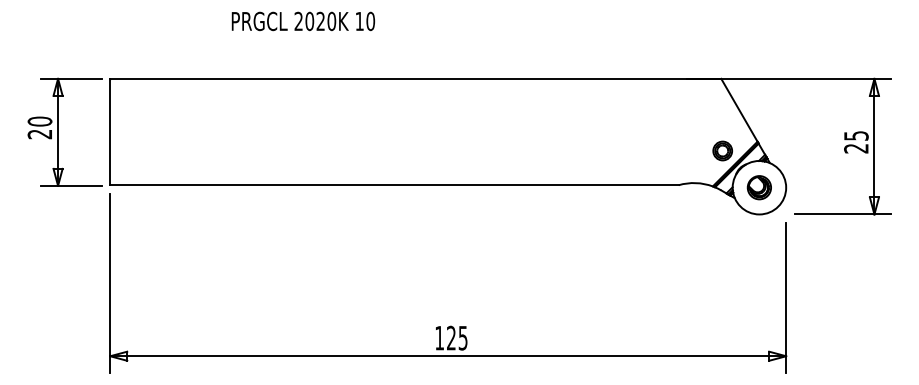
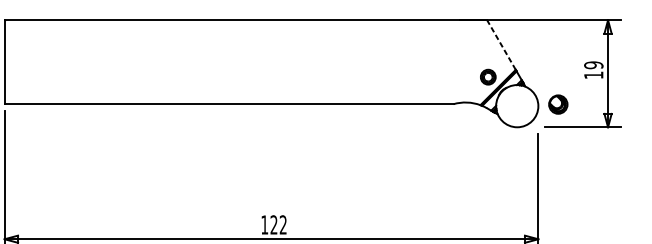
line: (739, 109) -> (501, 44), solid -> dashed
text: (856, 142) -> (593, 70), 25 -> 19
part: (758, 187) -> (557, 104), moved
text: (462, 337) -> (282, 224), 125 -> 122

